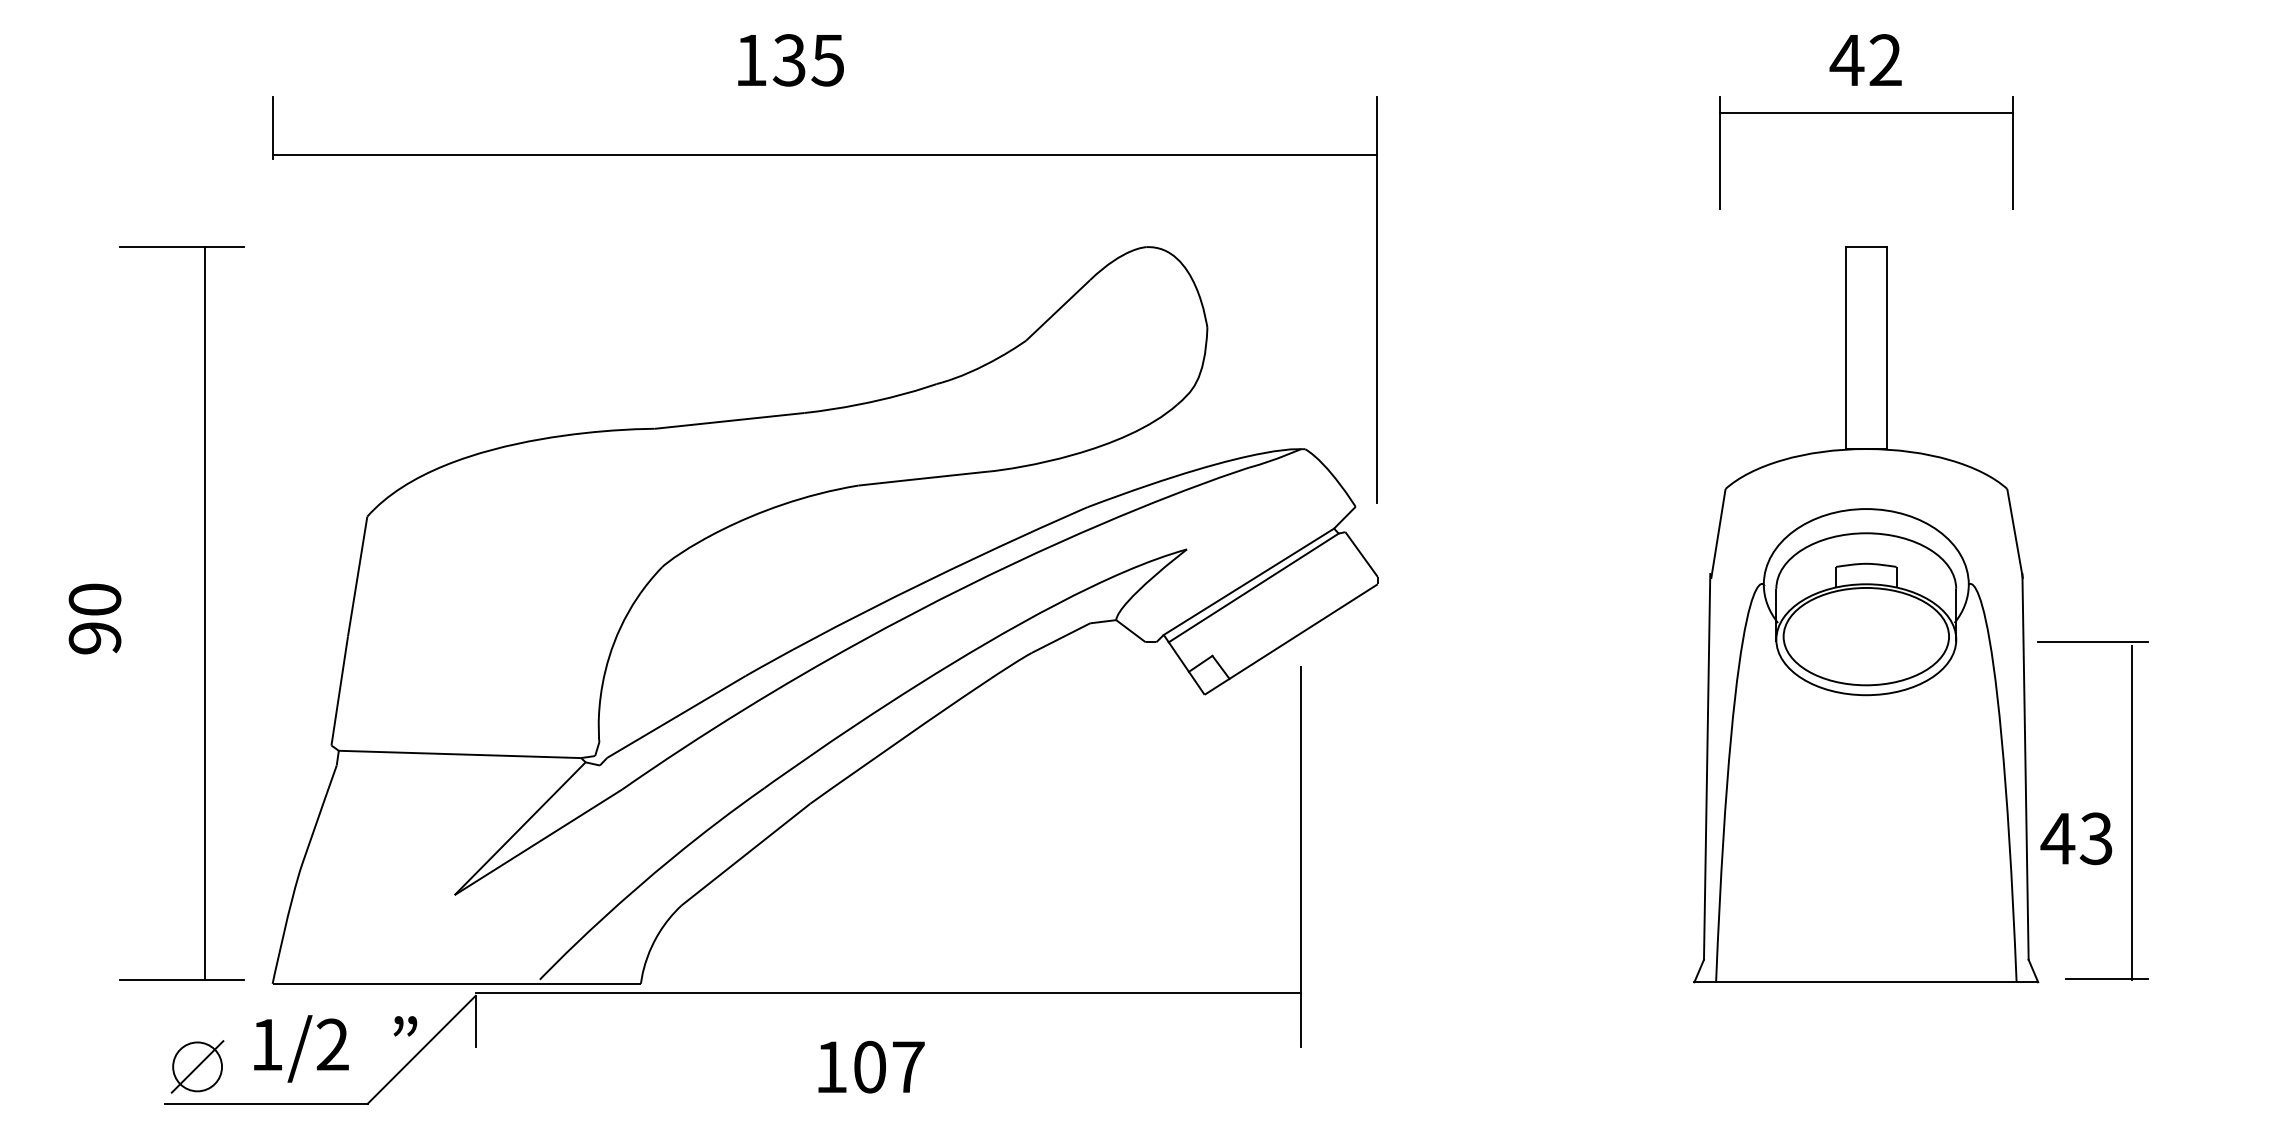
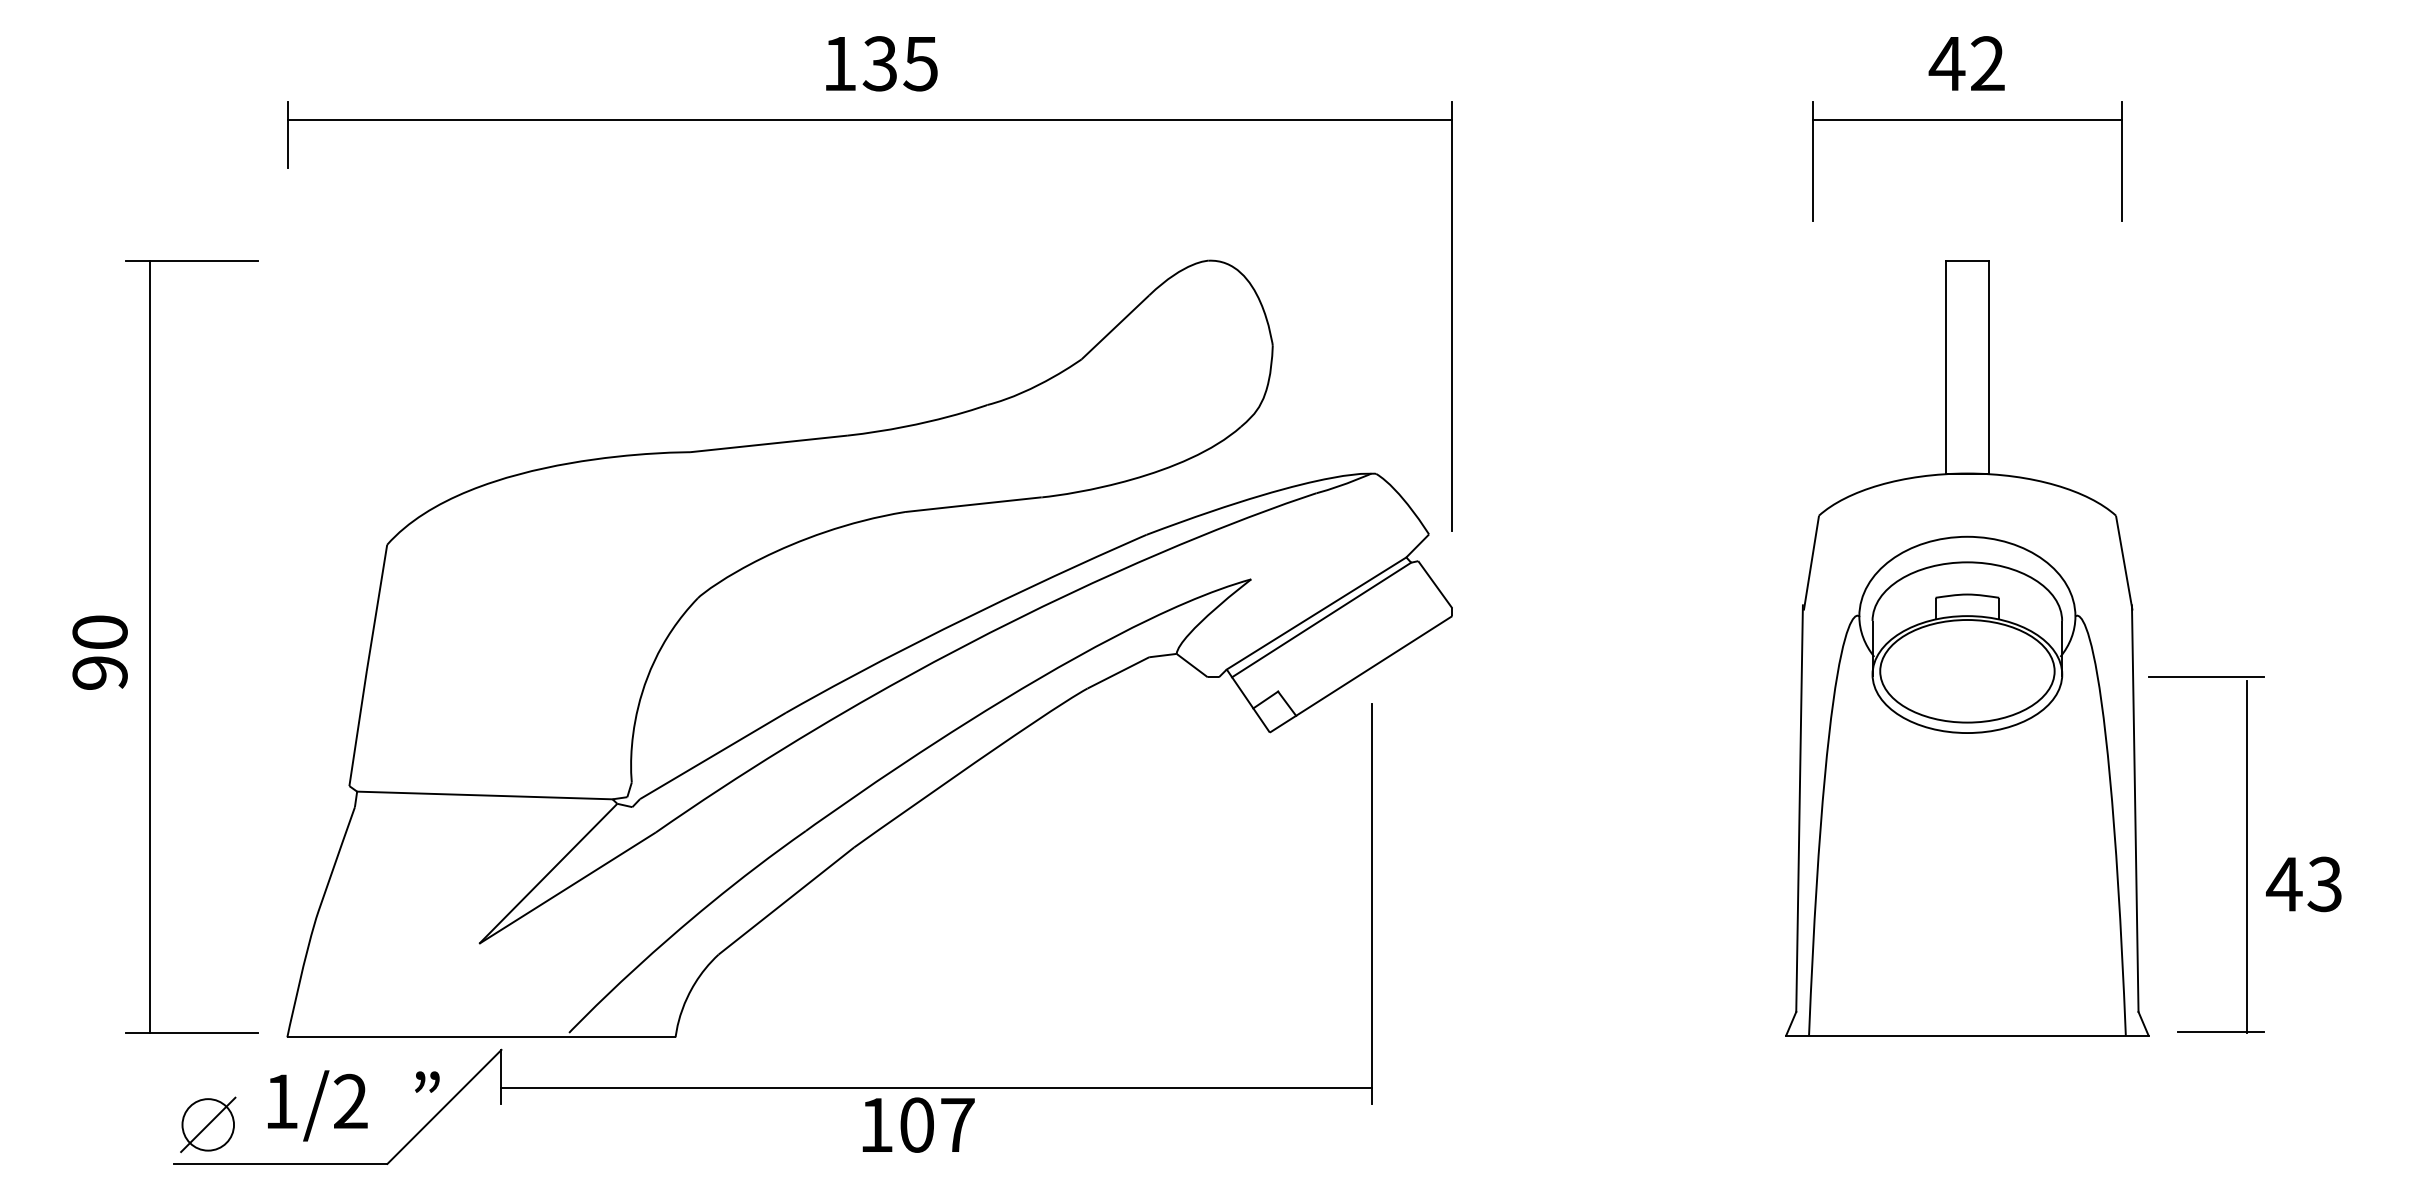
text: (790, 60) -> (881, 63), moved
line: (824, 154) -> (869, 119), moved
line: (204, 613) -> (149, 646), moved
text: (2076, 838) -> (2303, 884), moved
line: (888, 992) -> (936, 1087), moved

